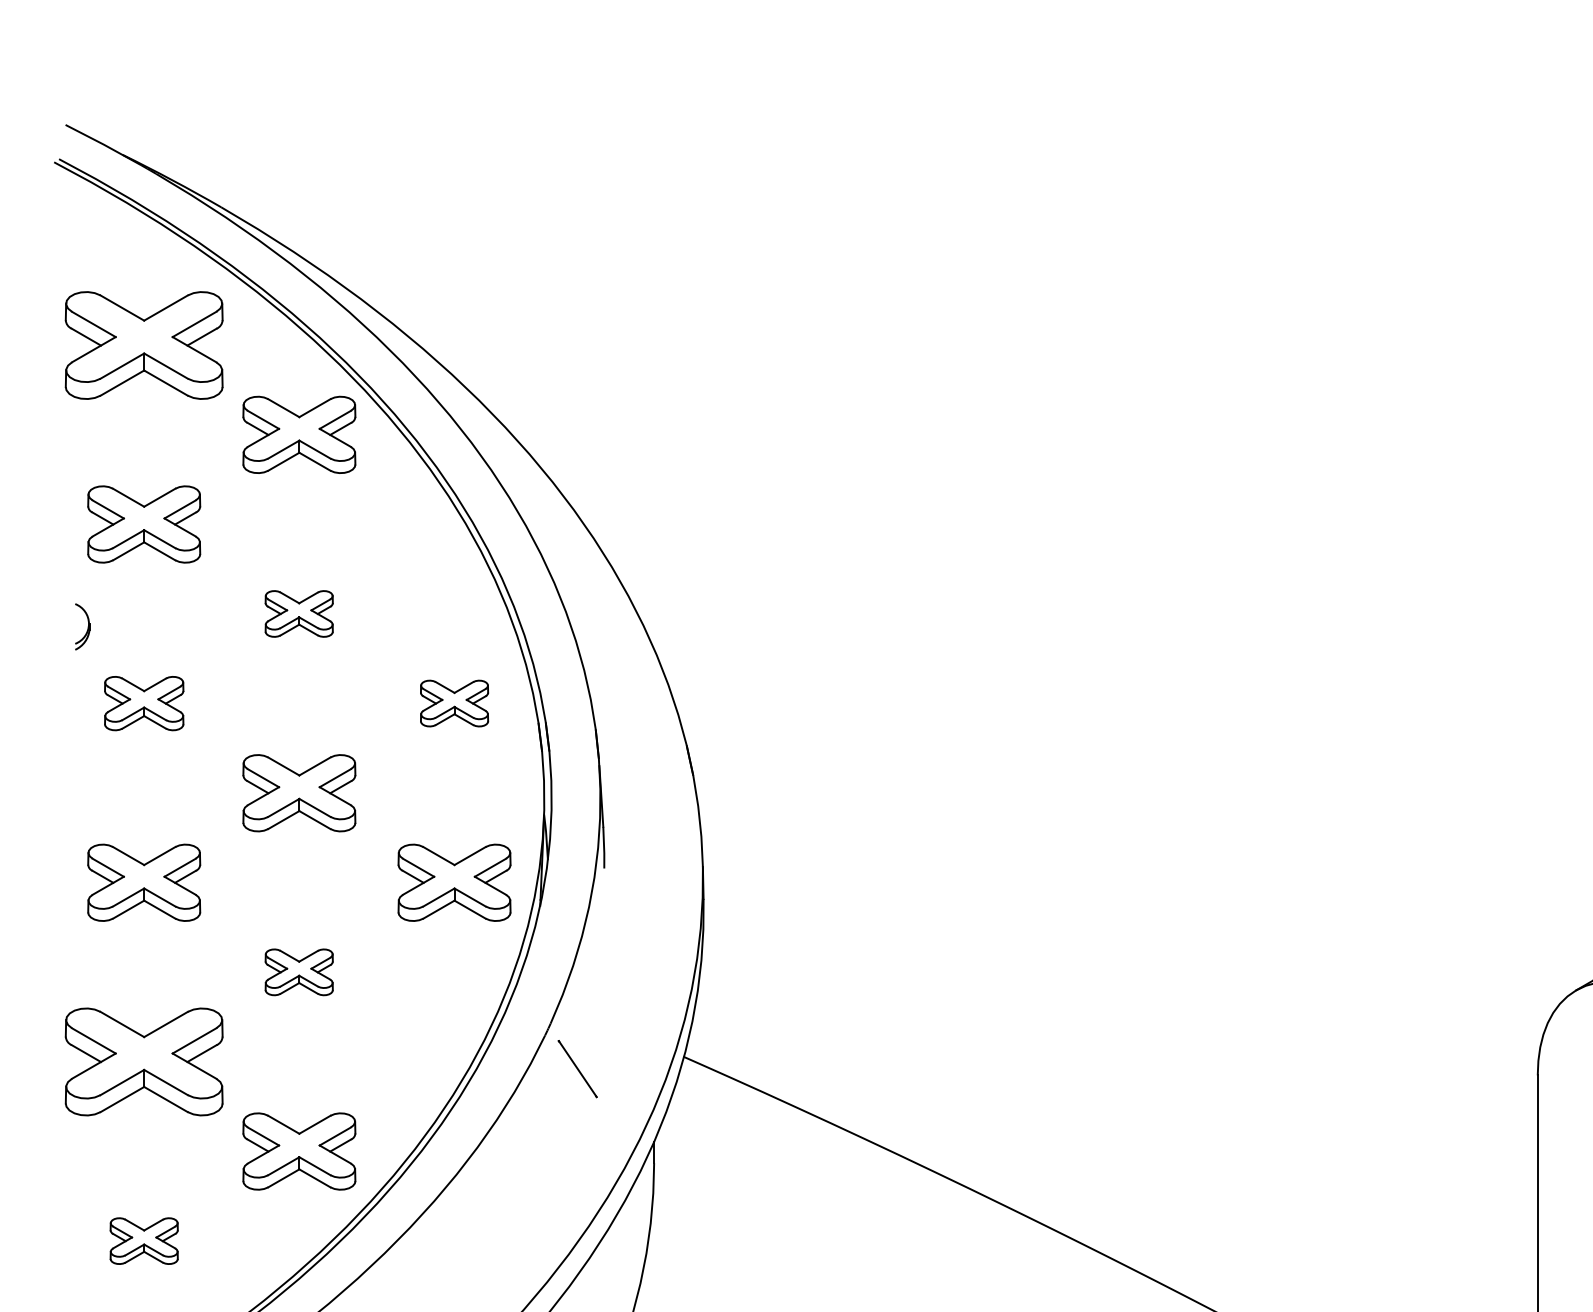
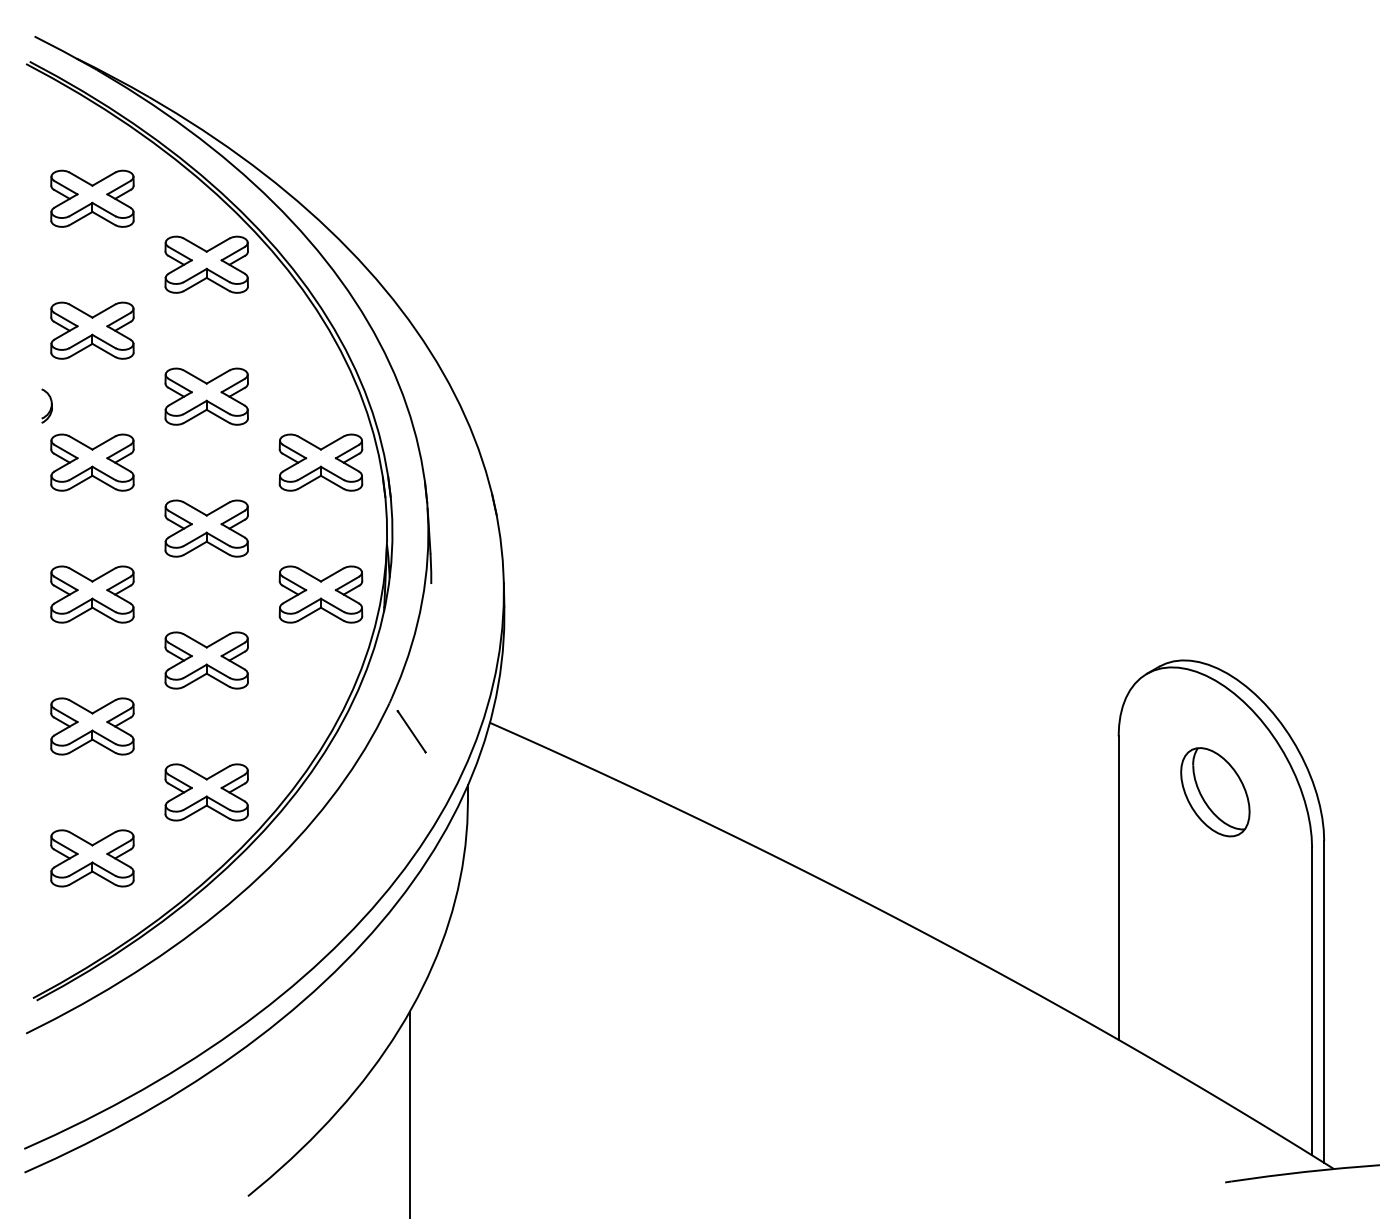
part: (144, 344) -> (92, 198), size x0.71
part: (299, 613) -> (206, 396), size x1.67
part: (144, 703) -> (92, 462), size x1.43
part: (453, 703) -> (320, 462), size x1.67
part: (299, 972) -> (206, 660), size x1.67
part: (144, 1061) -> (92, 726), size x0.71
part: (144, 1241) -> (92, 858), size x1.67

